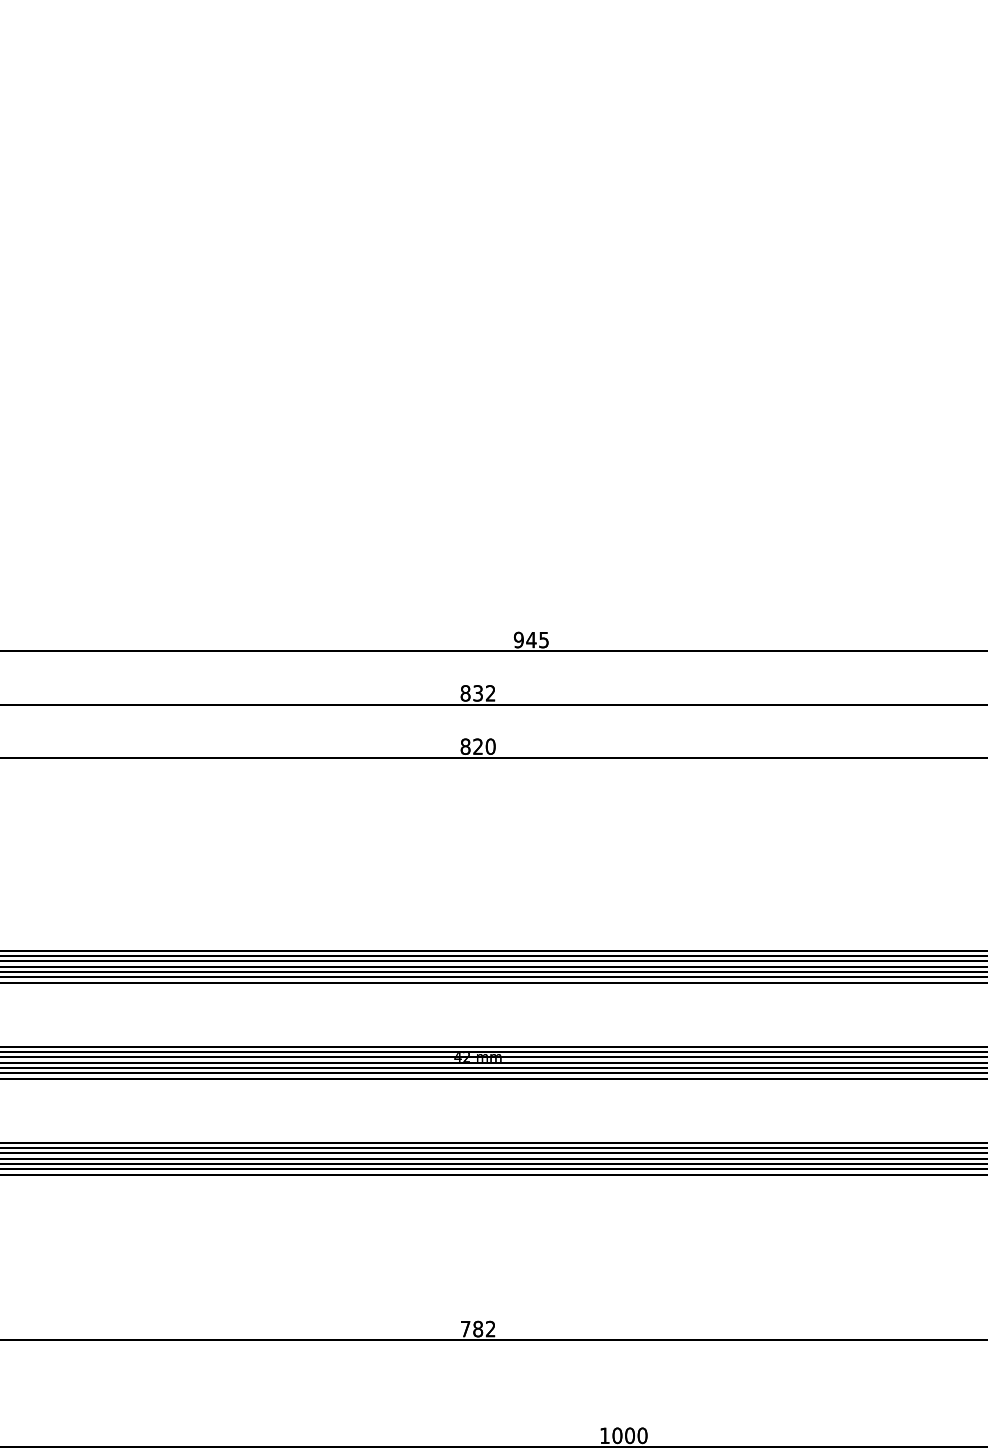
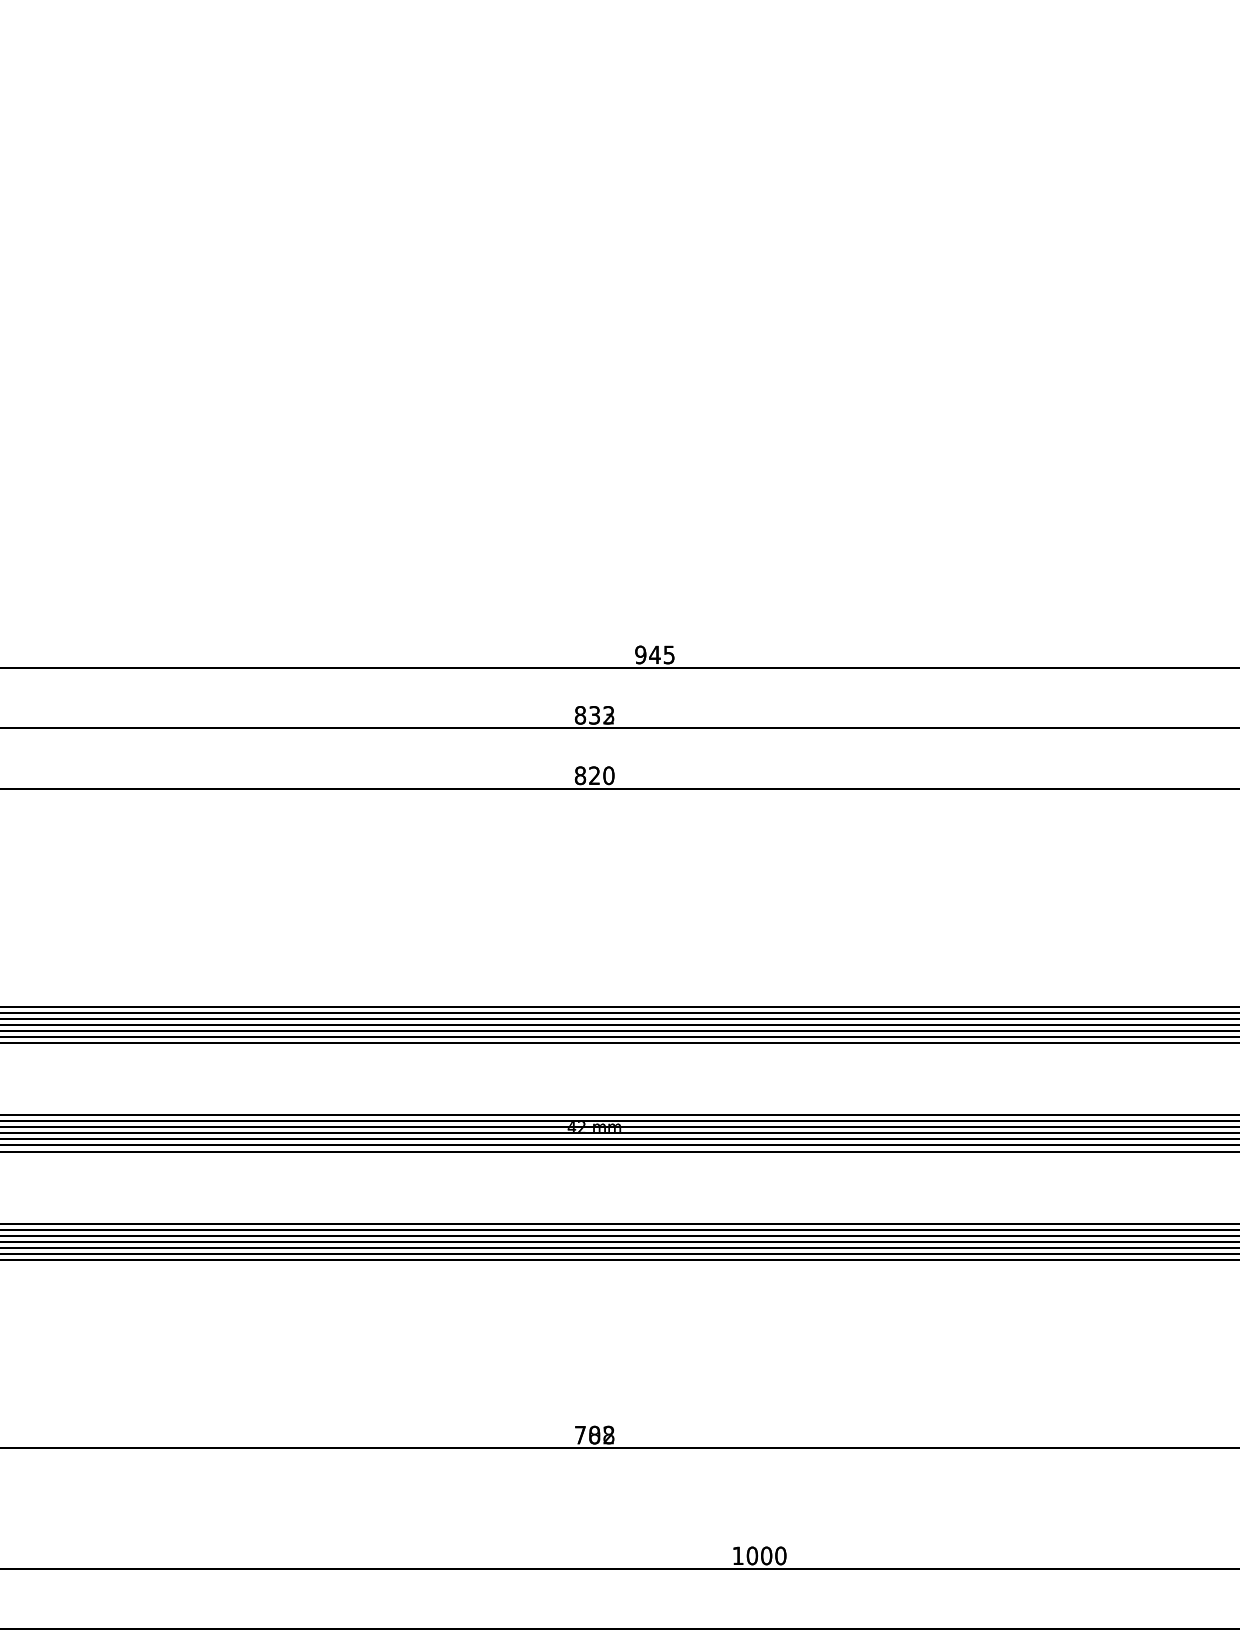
text: (490, 693) -> (608, 715), 832 -> 833
text: (484, 1329) -> (601, 1435), 782 -> 708

